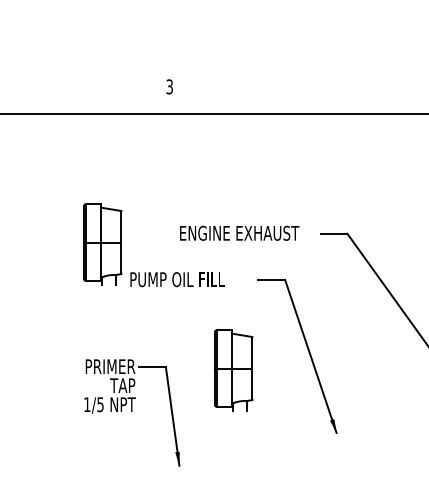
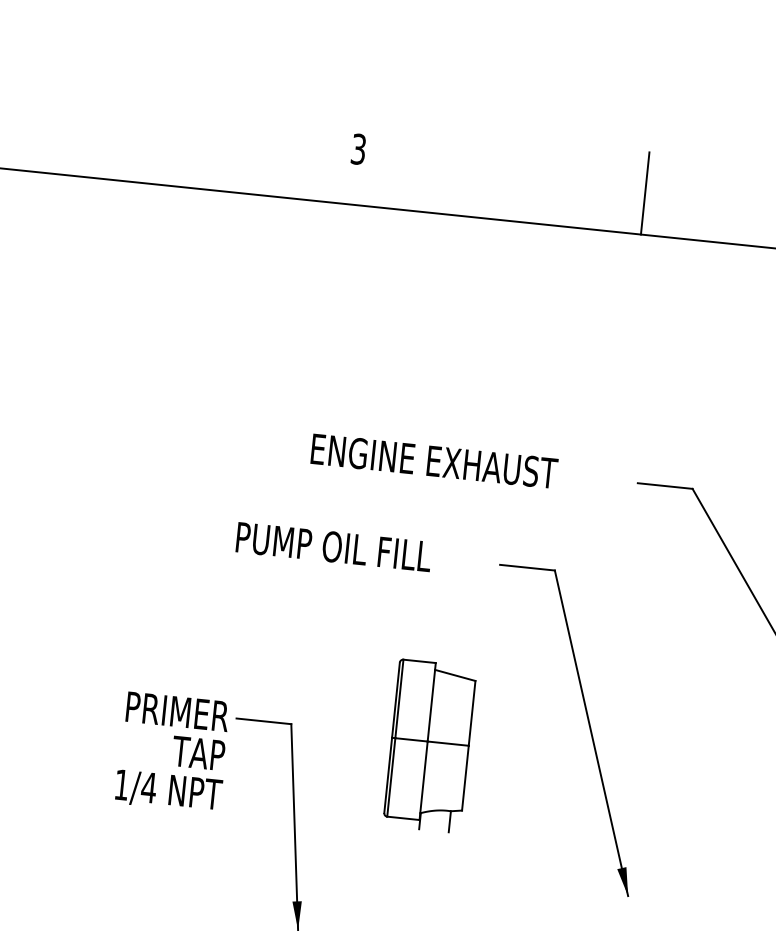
line: (309, 93) -> (644, 192), added
text: (239, 232) -> (434, 459), moved
part: (102, 244) -> (187, 458), removed
text: (100, 404) -> (149, 787), 1/5 -> 1/4

